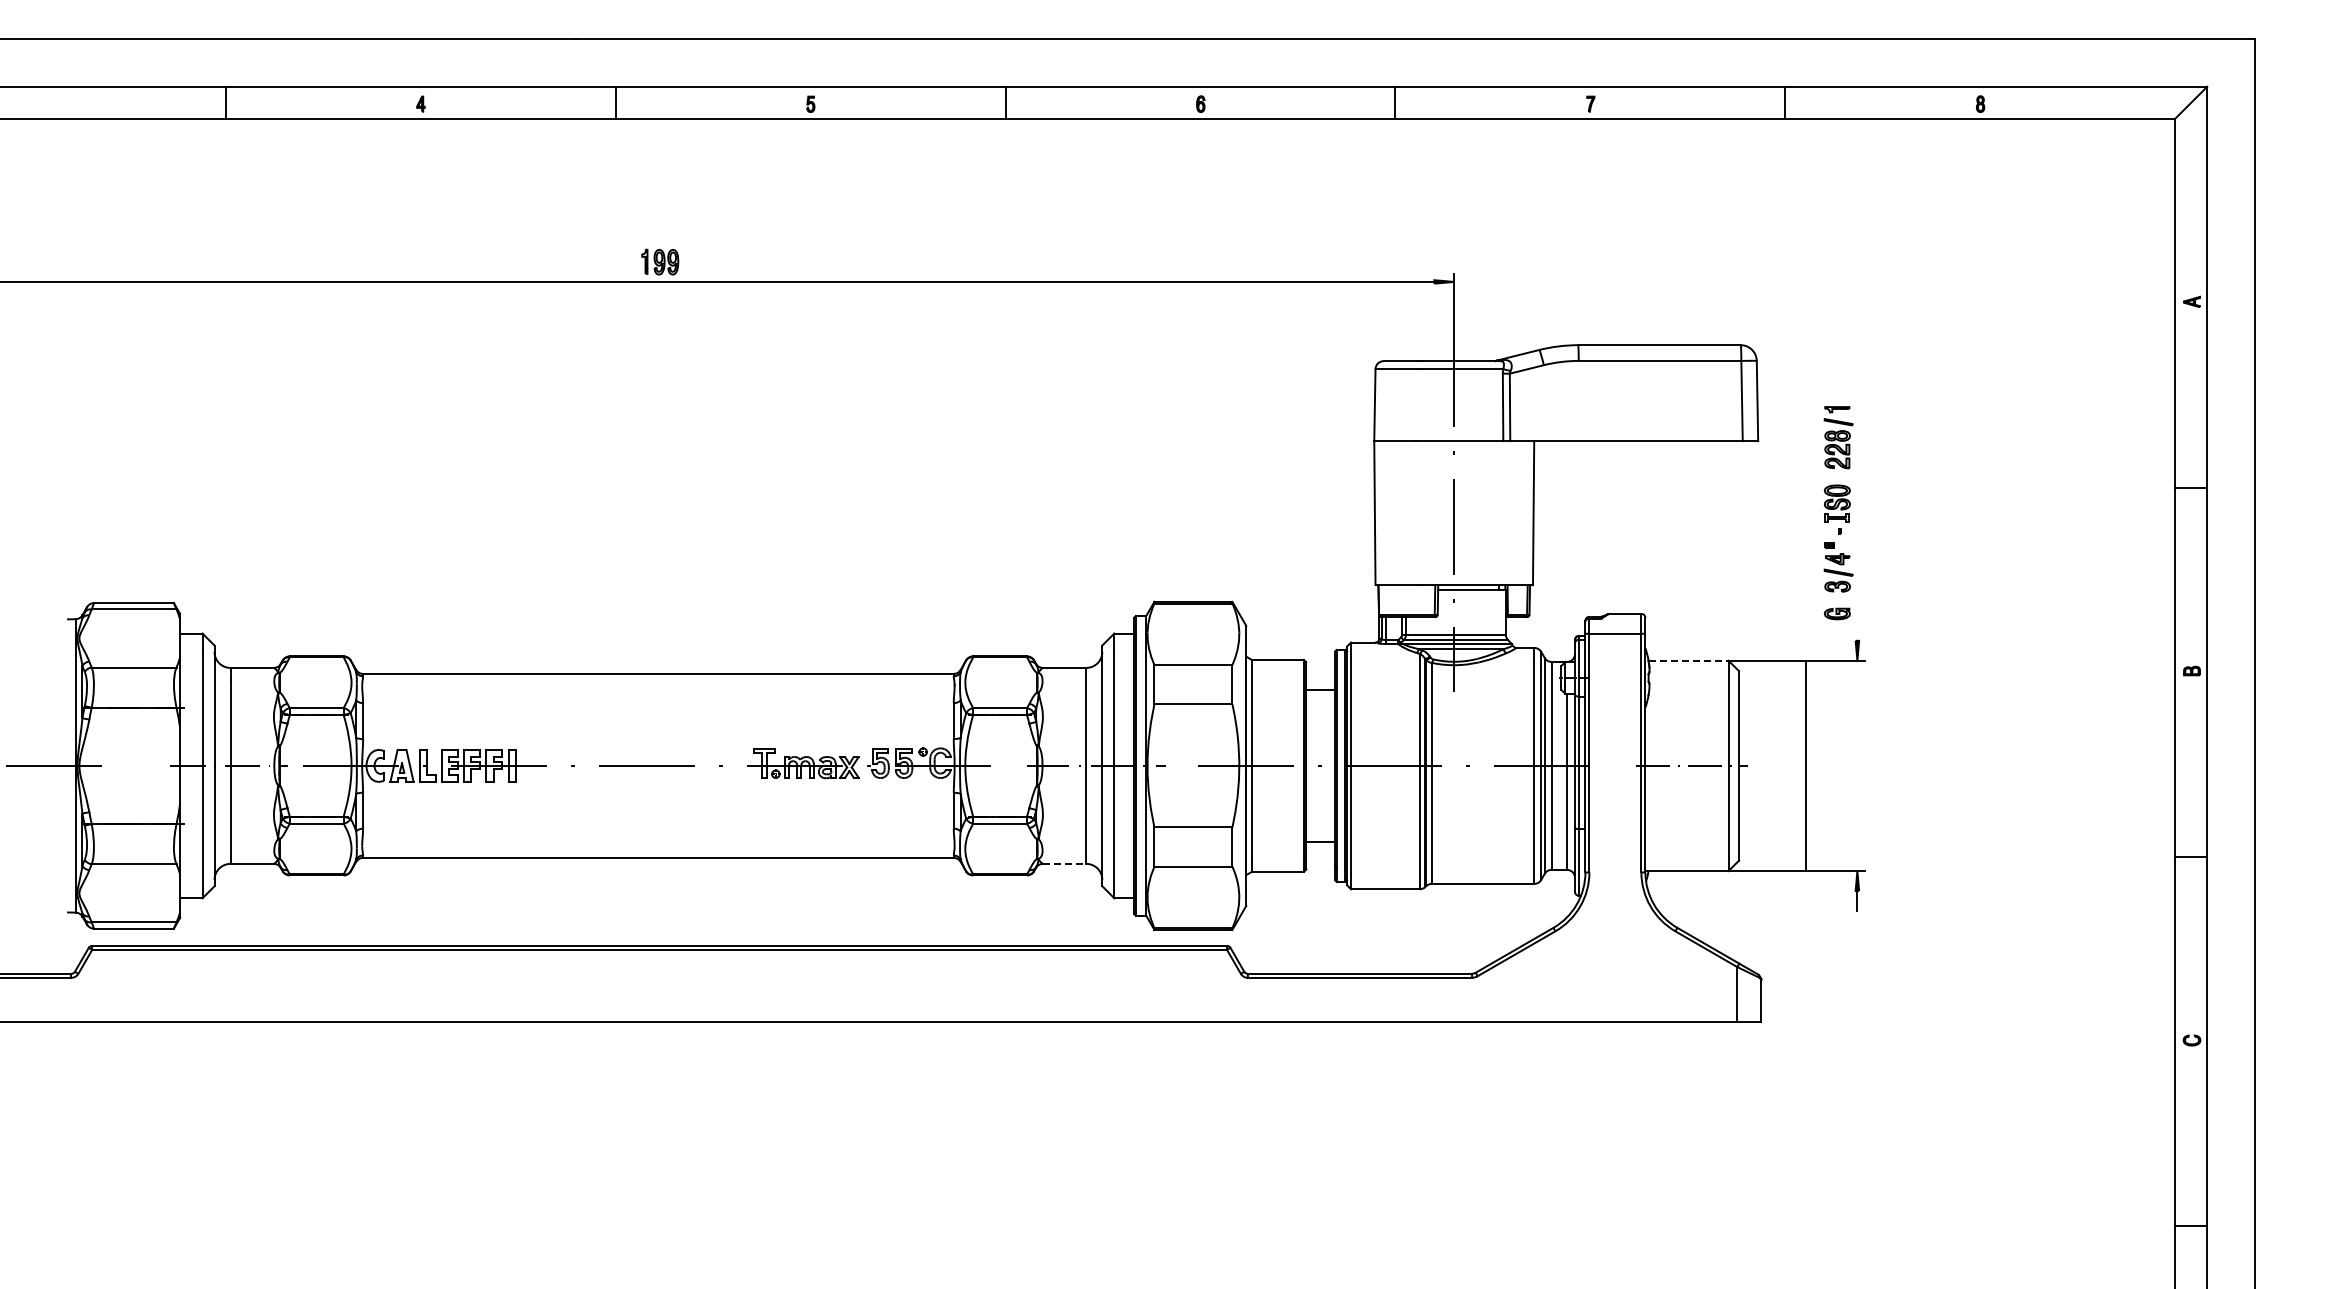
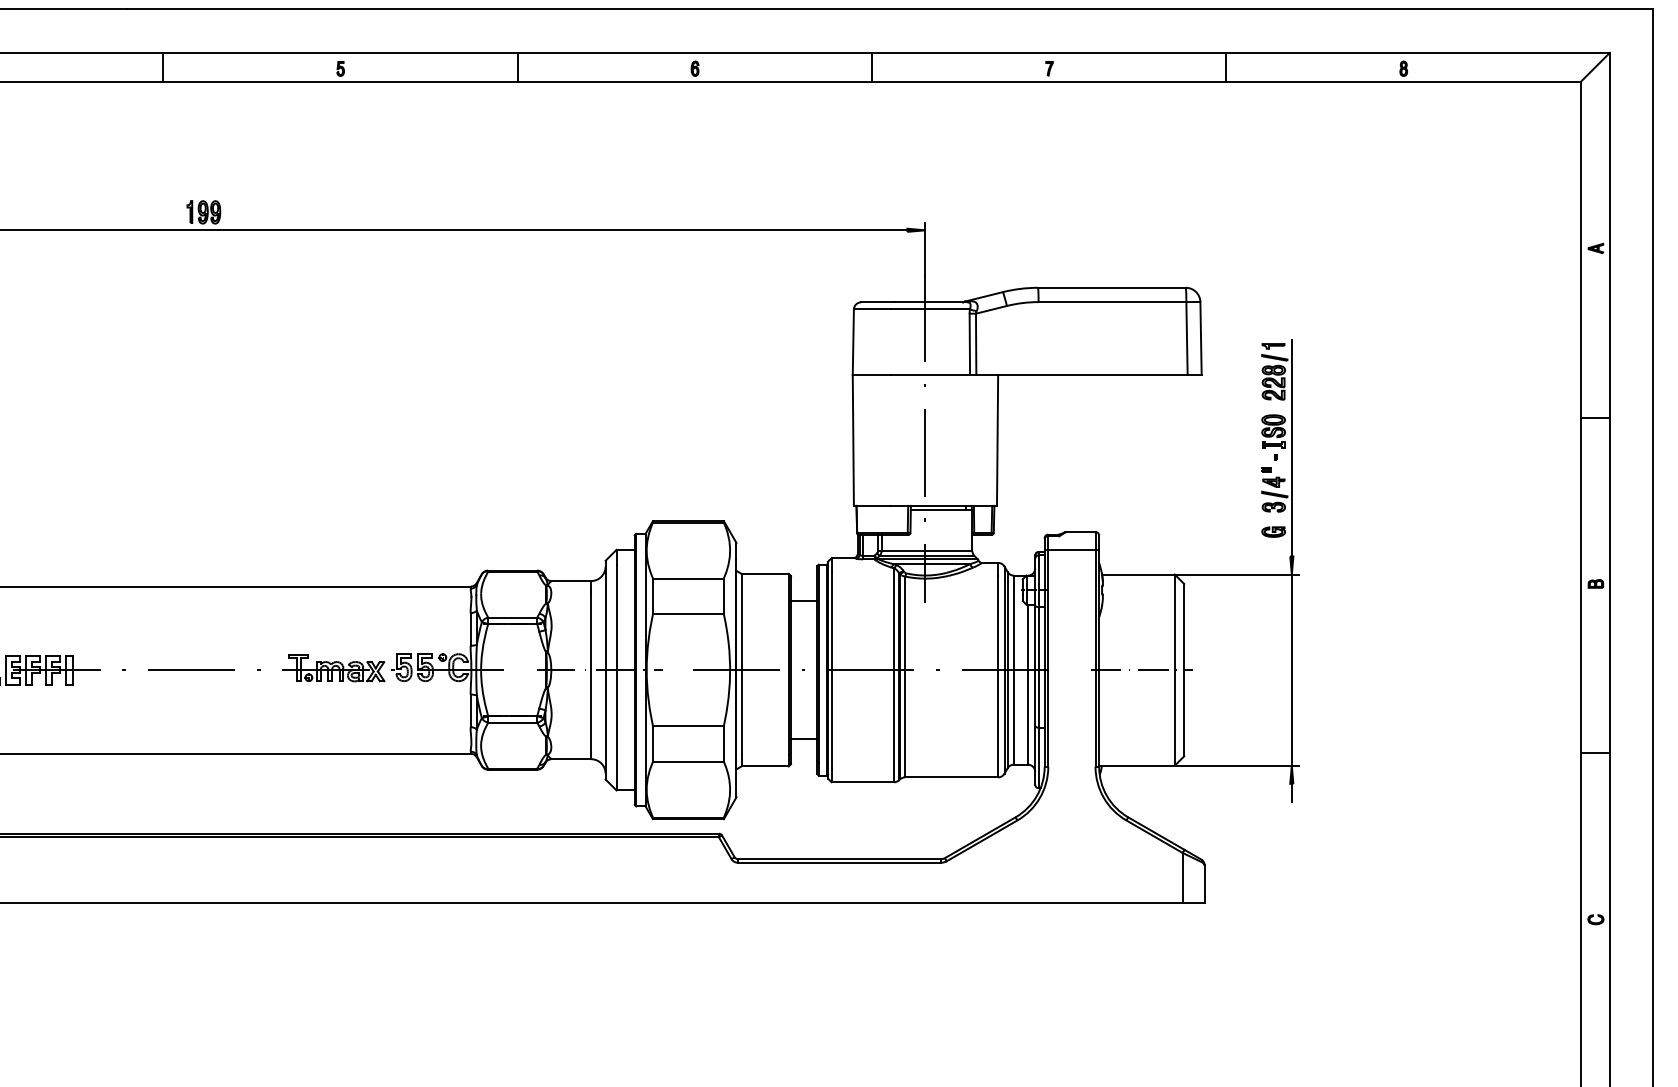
line: (1857, 521) -> (1291, 448), added
line: (1688, 660) -> (1138, 574), dashed -> solid
line: (1806, 765) -> (1291, 669), moved
line: (1064, 863) -> (571, 758), dashed -> solid

